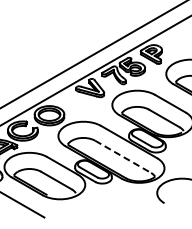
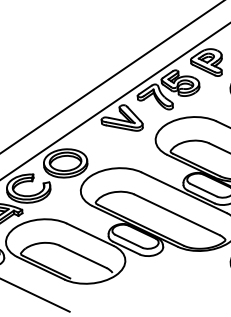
line: (123, 157) -> (177, 215), dashed -> solid

